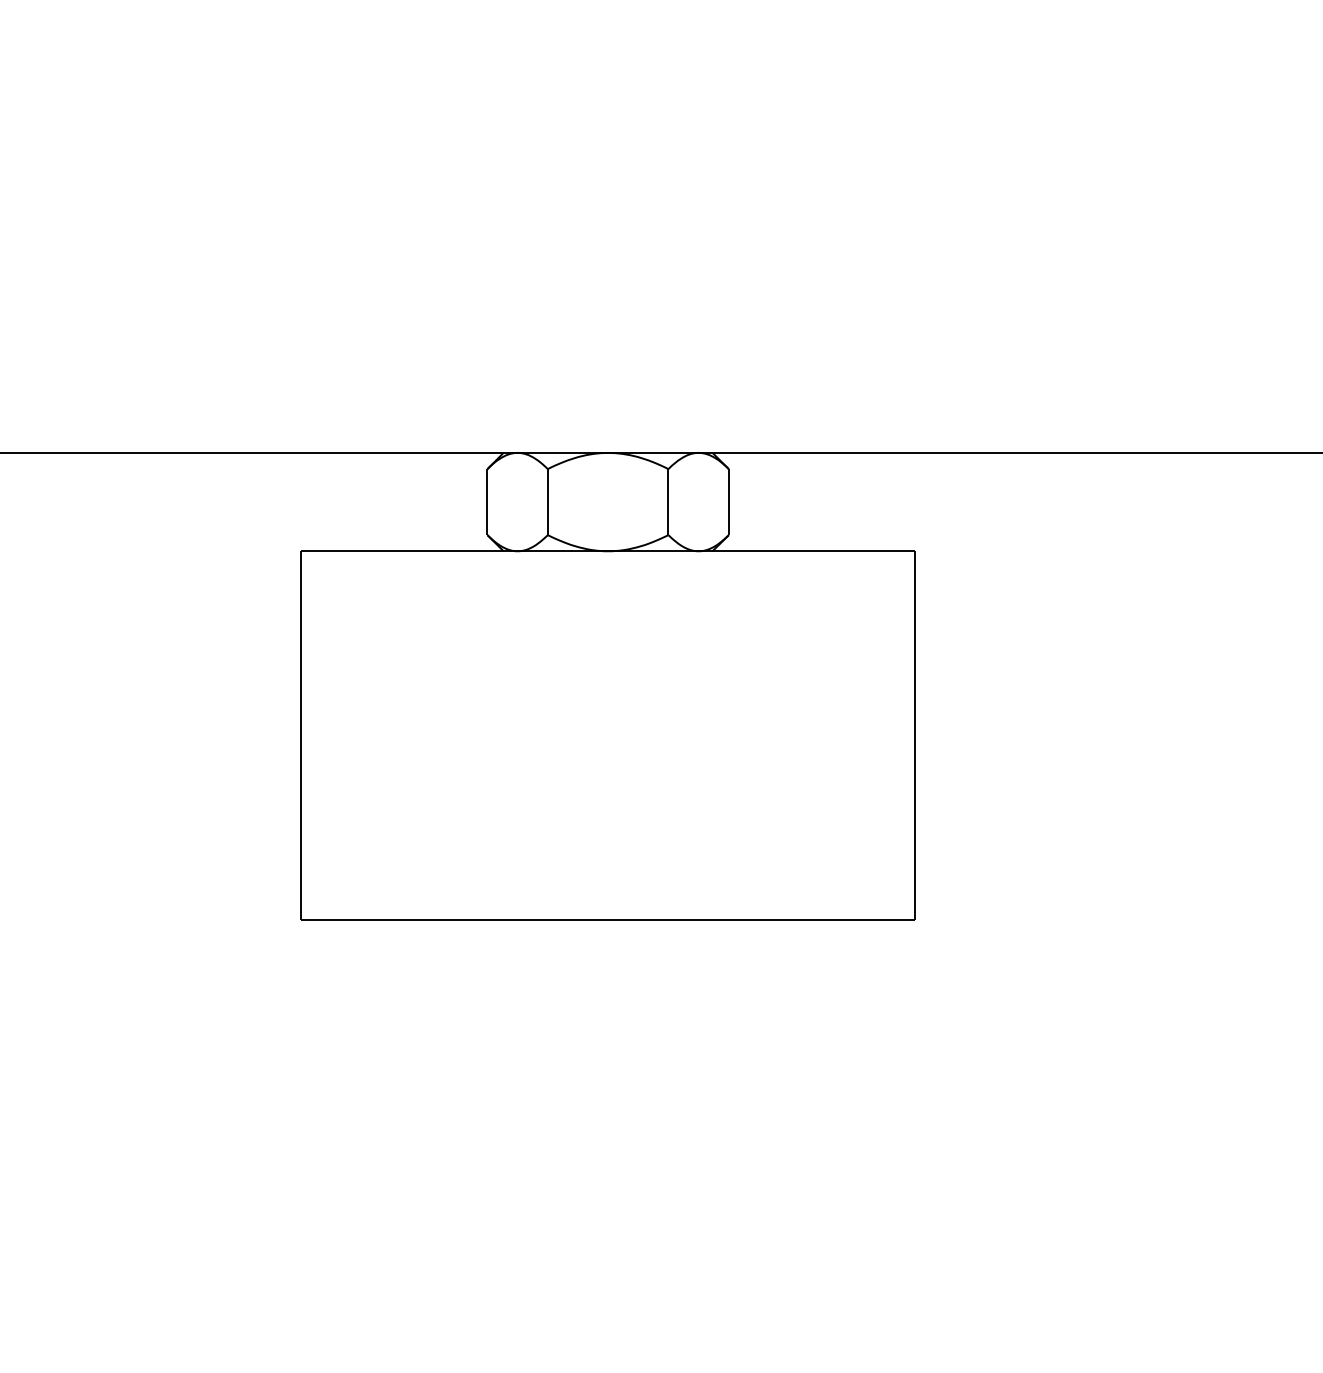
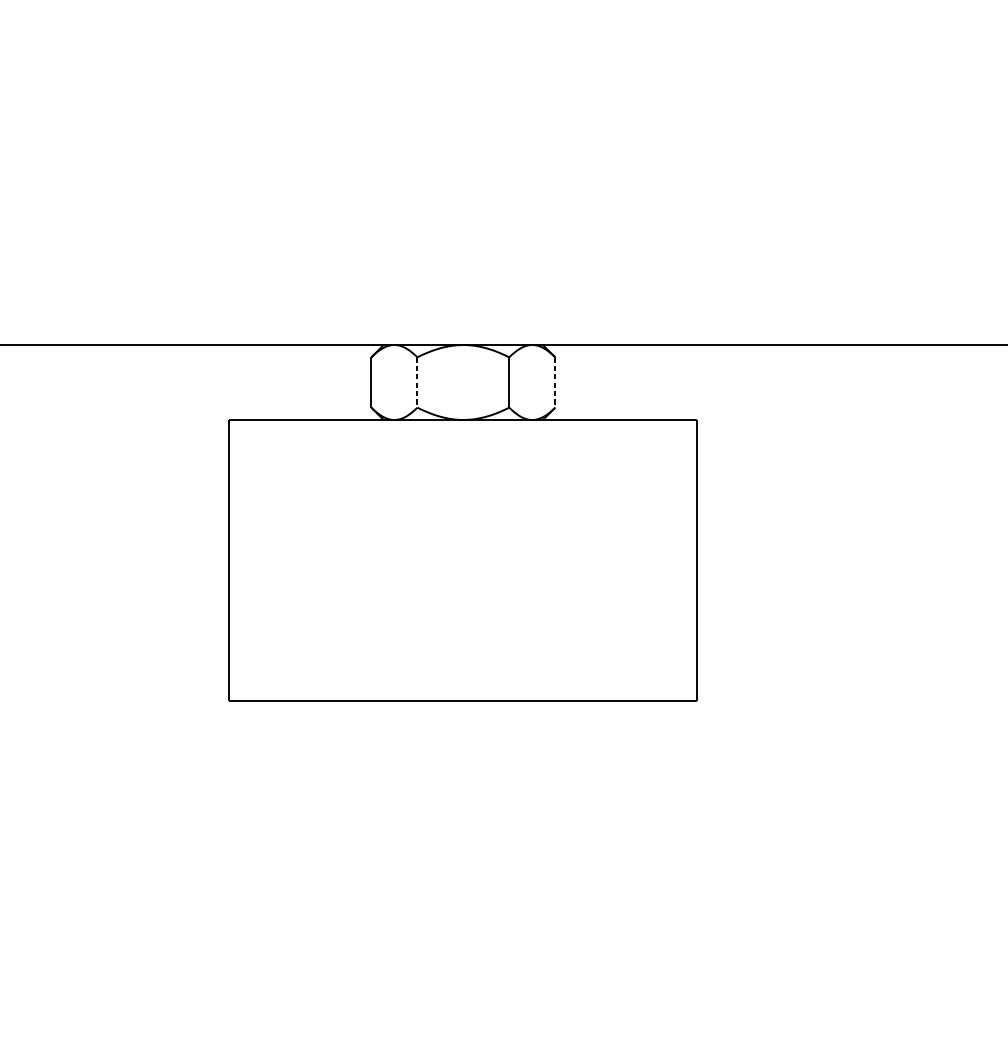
line: (547, 502) -> (417, 382), solid -> dashed
line: (728, 502) -> (555, 382), solid -> dashed

